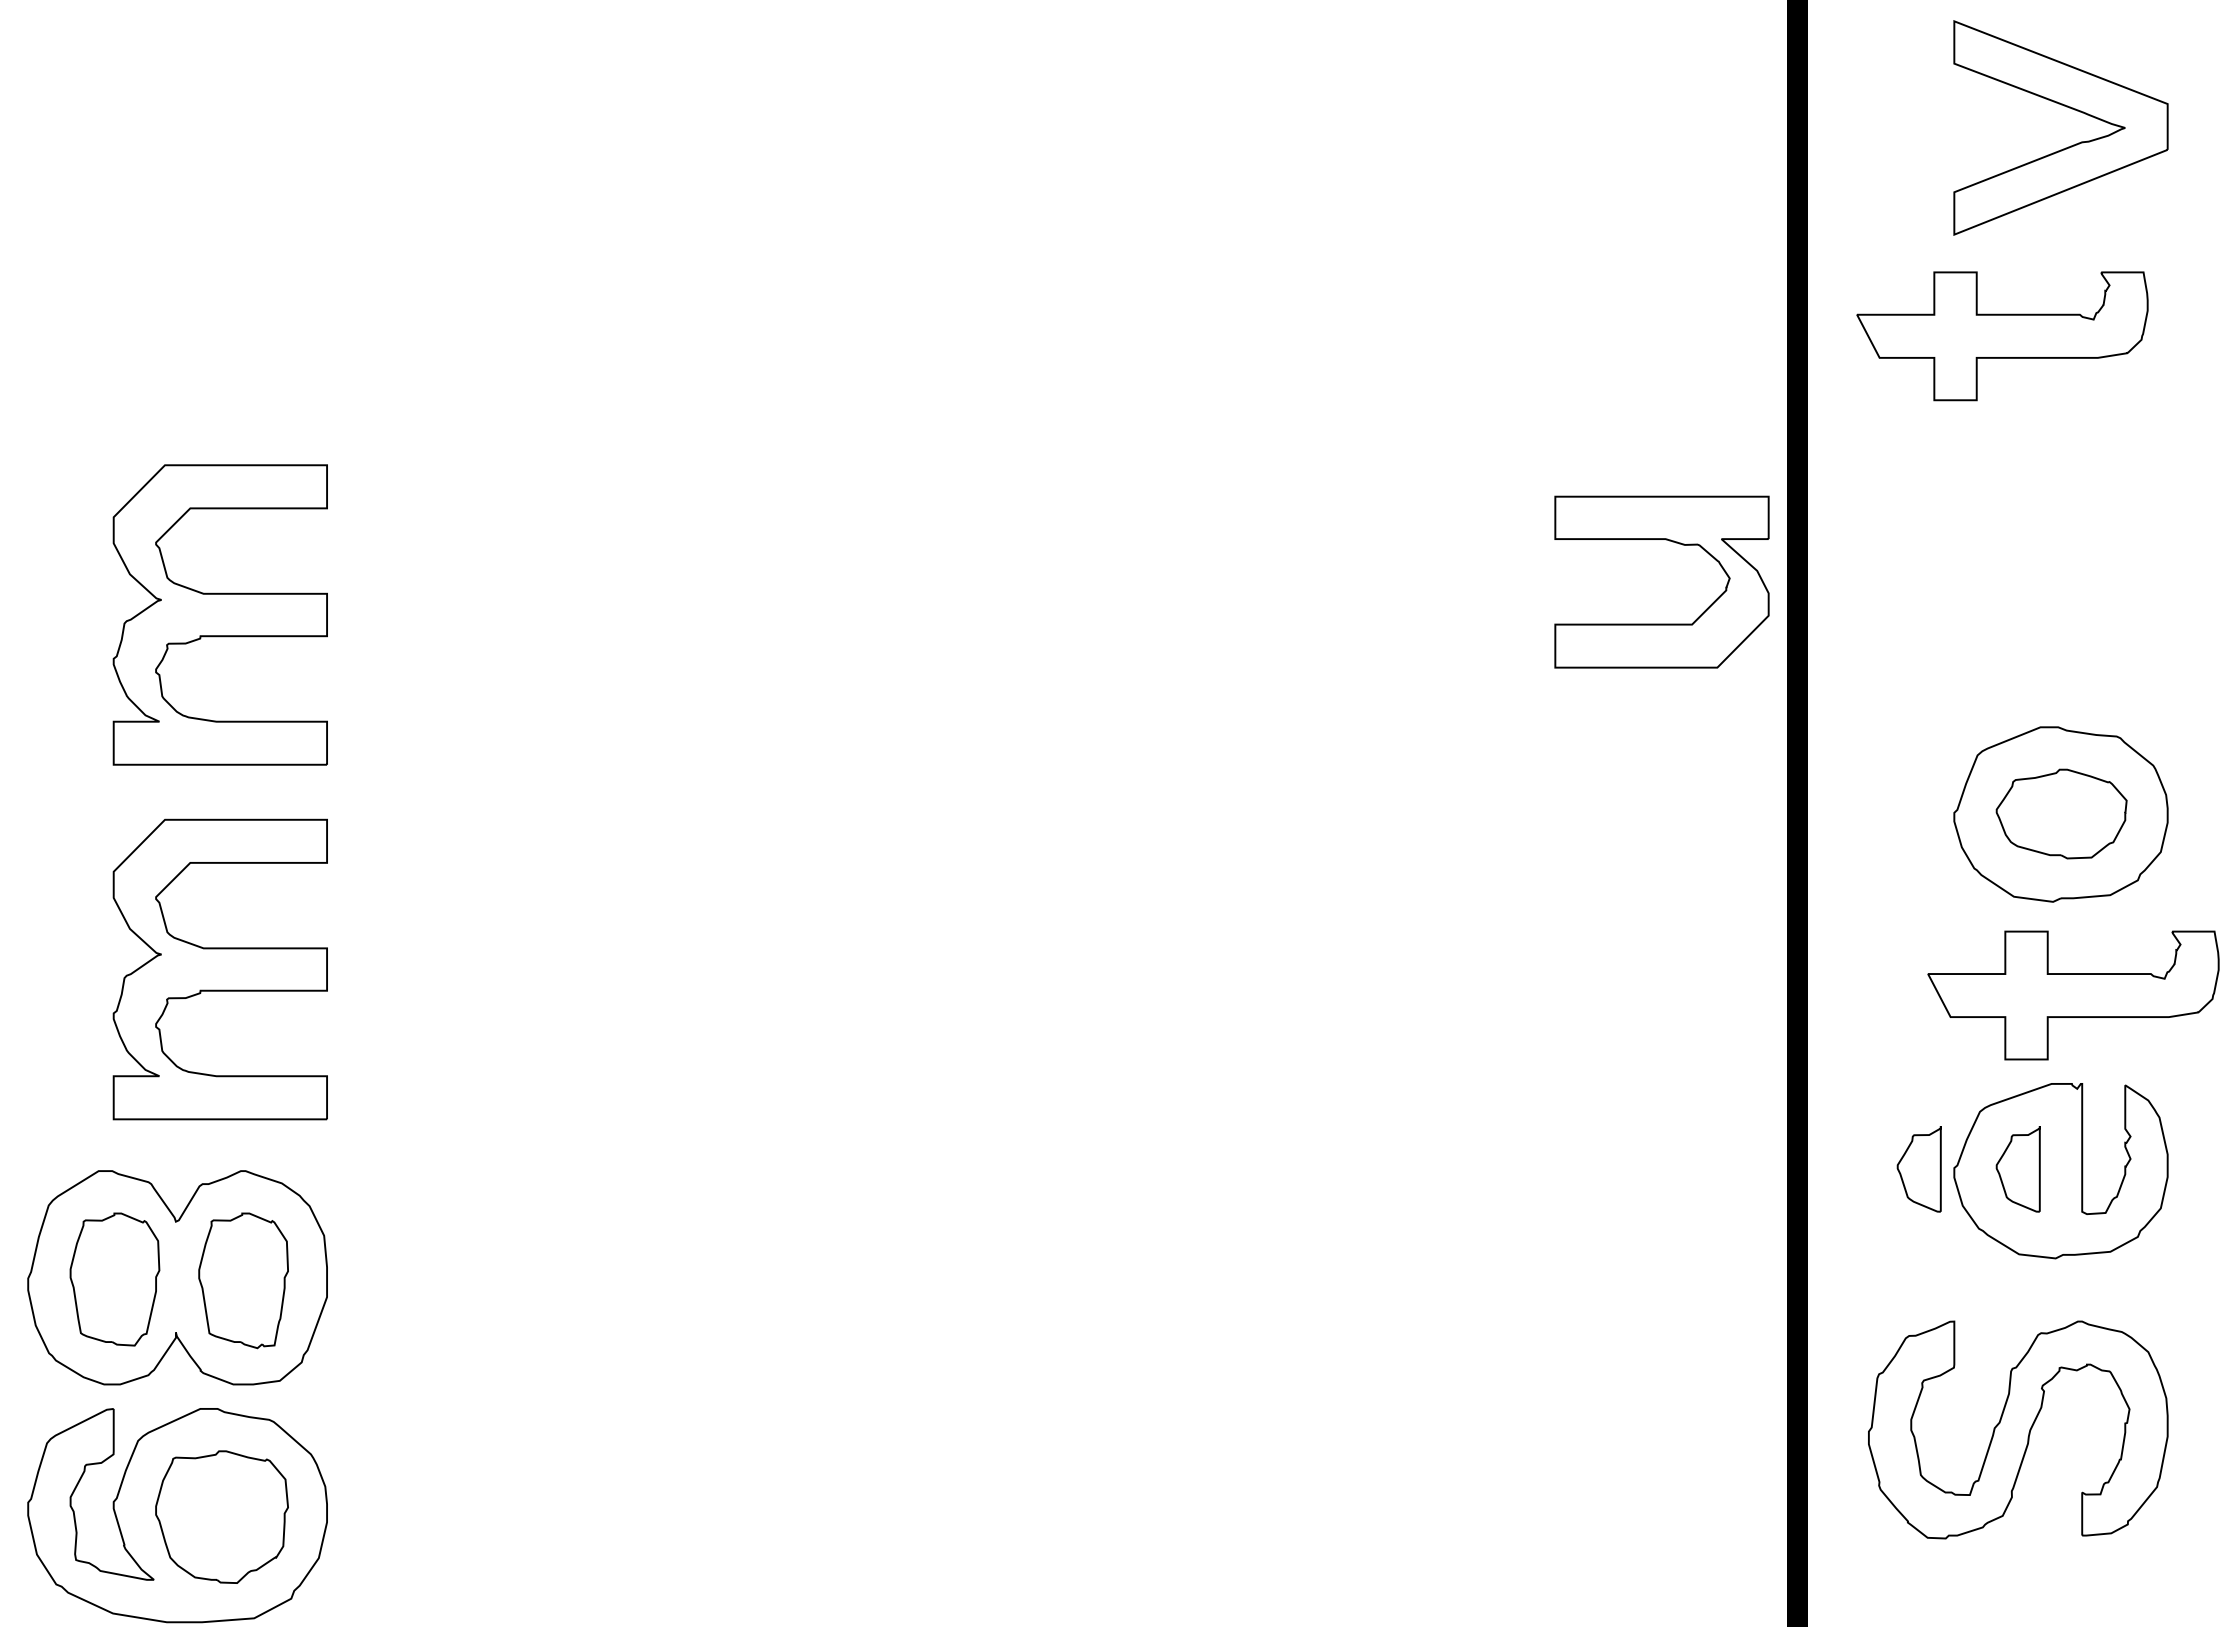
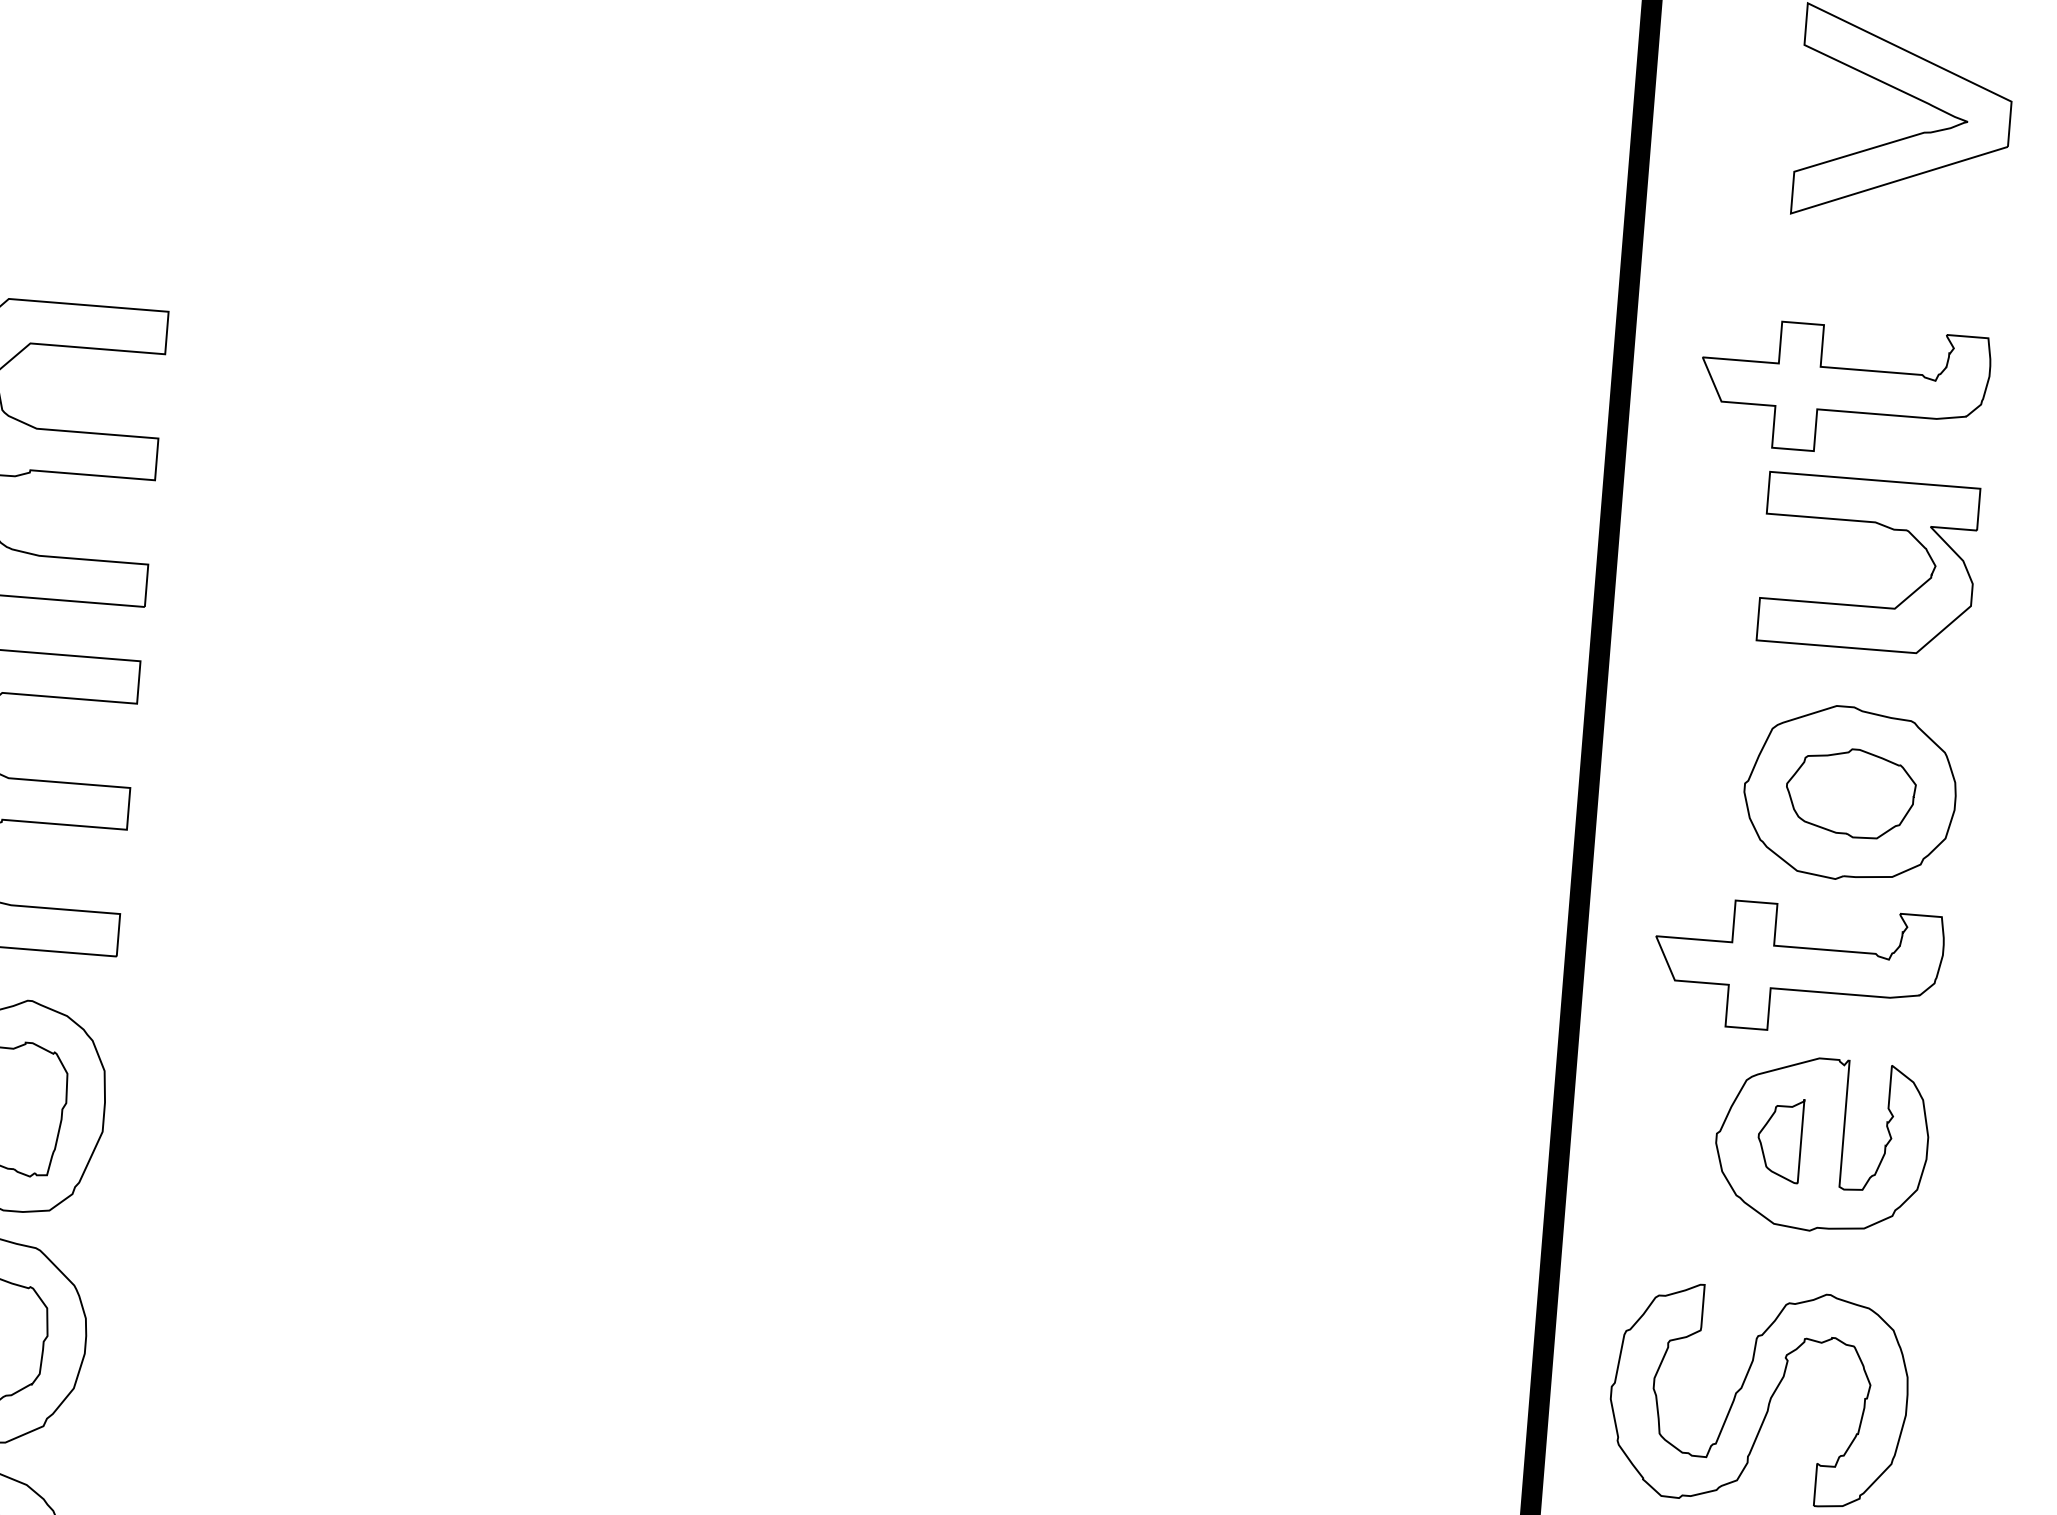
part: (2002, 336) -> (1844, 390), moved
part: (1672, 542) -> (1882, 526), moved
part: (2073, 995) -> (1797, 968), moved
part: (1918, 1169) -> (1681, 1132), removed

